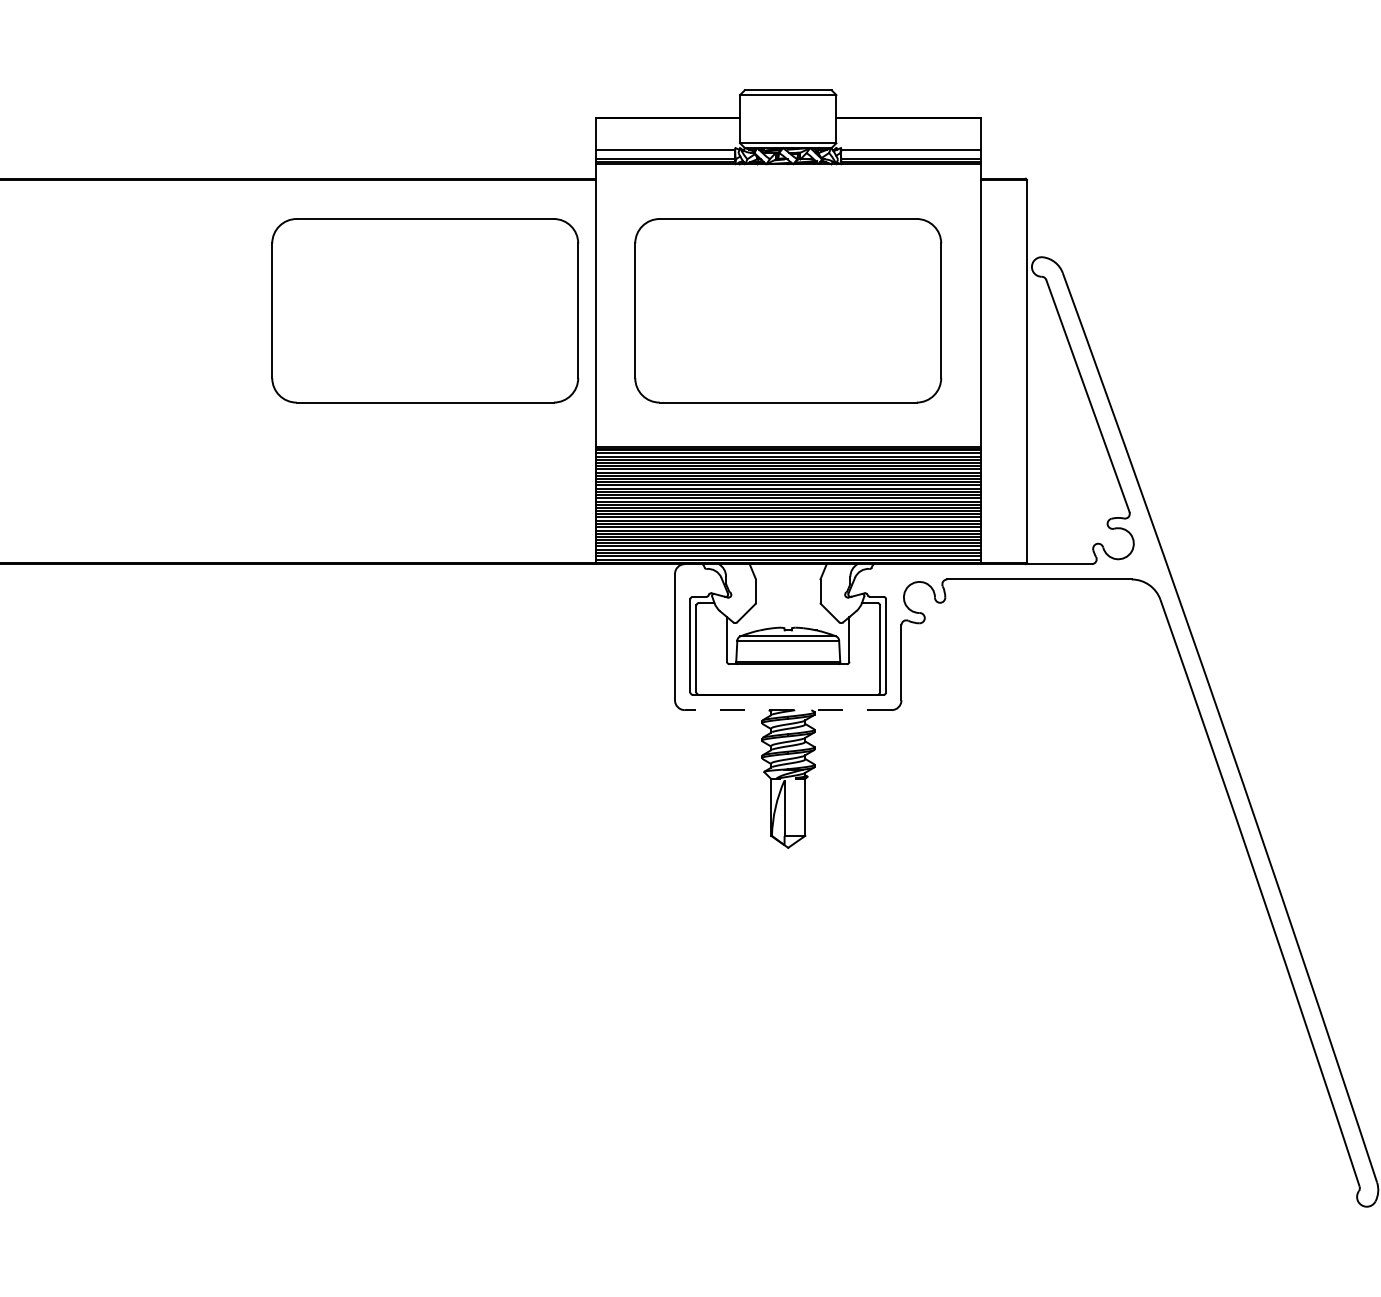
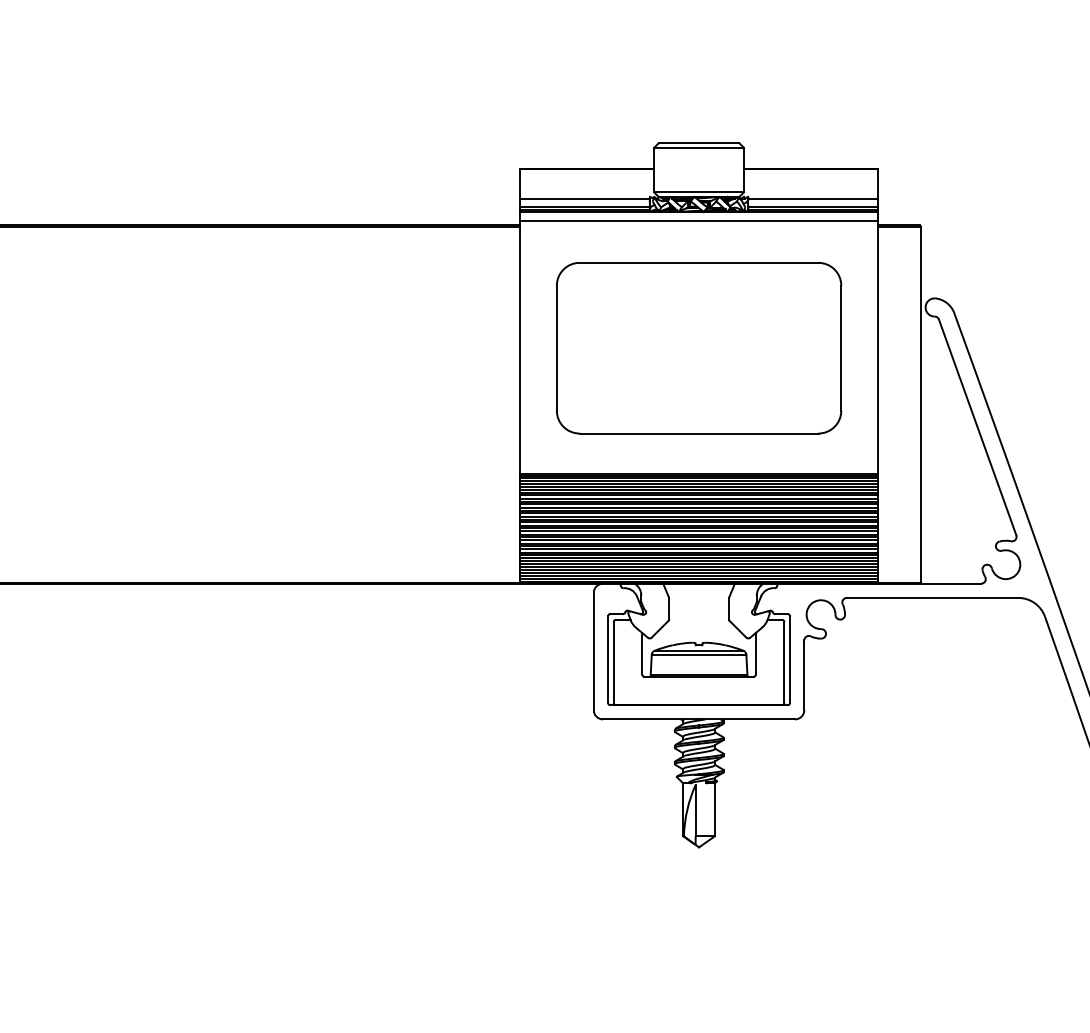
line: (787, 173) -> (698, 220), added
part: (425, 310) -> (361, 347), removed
line: (787, 710) -> (698, 719), dashed -> solid

